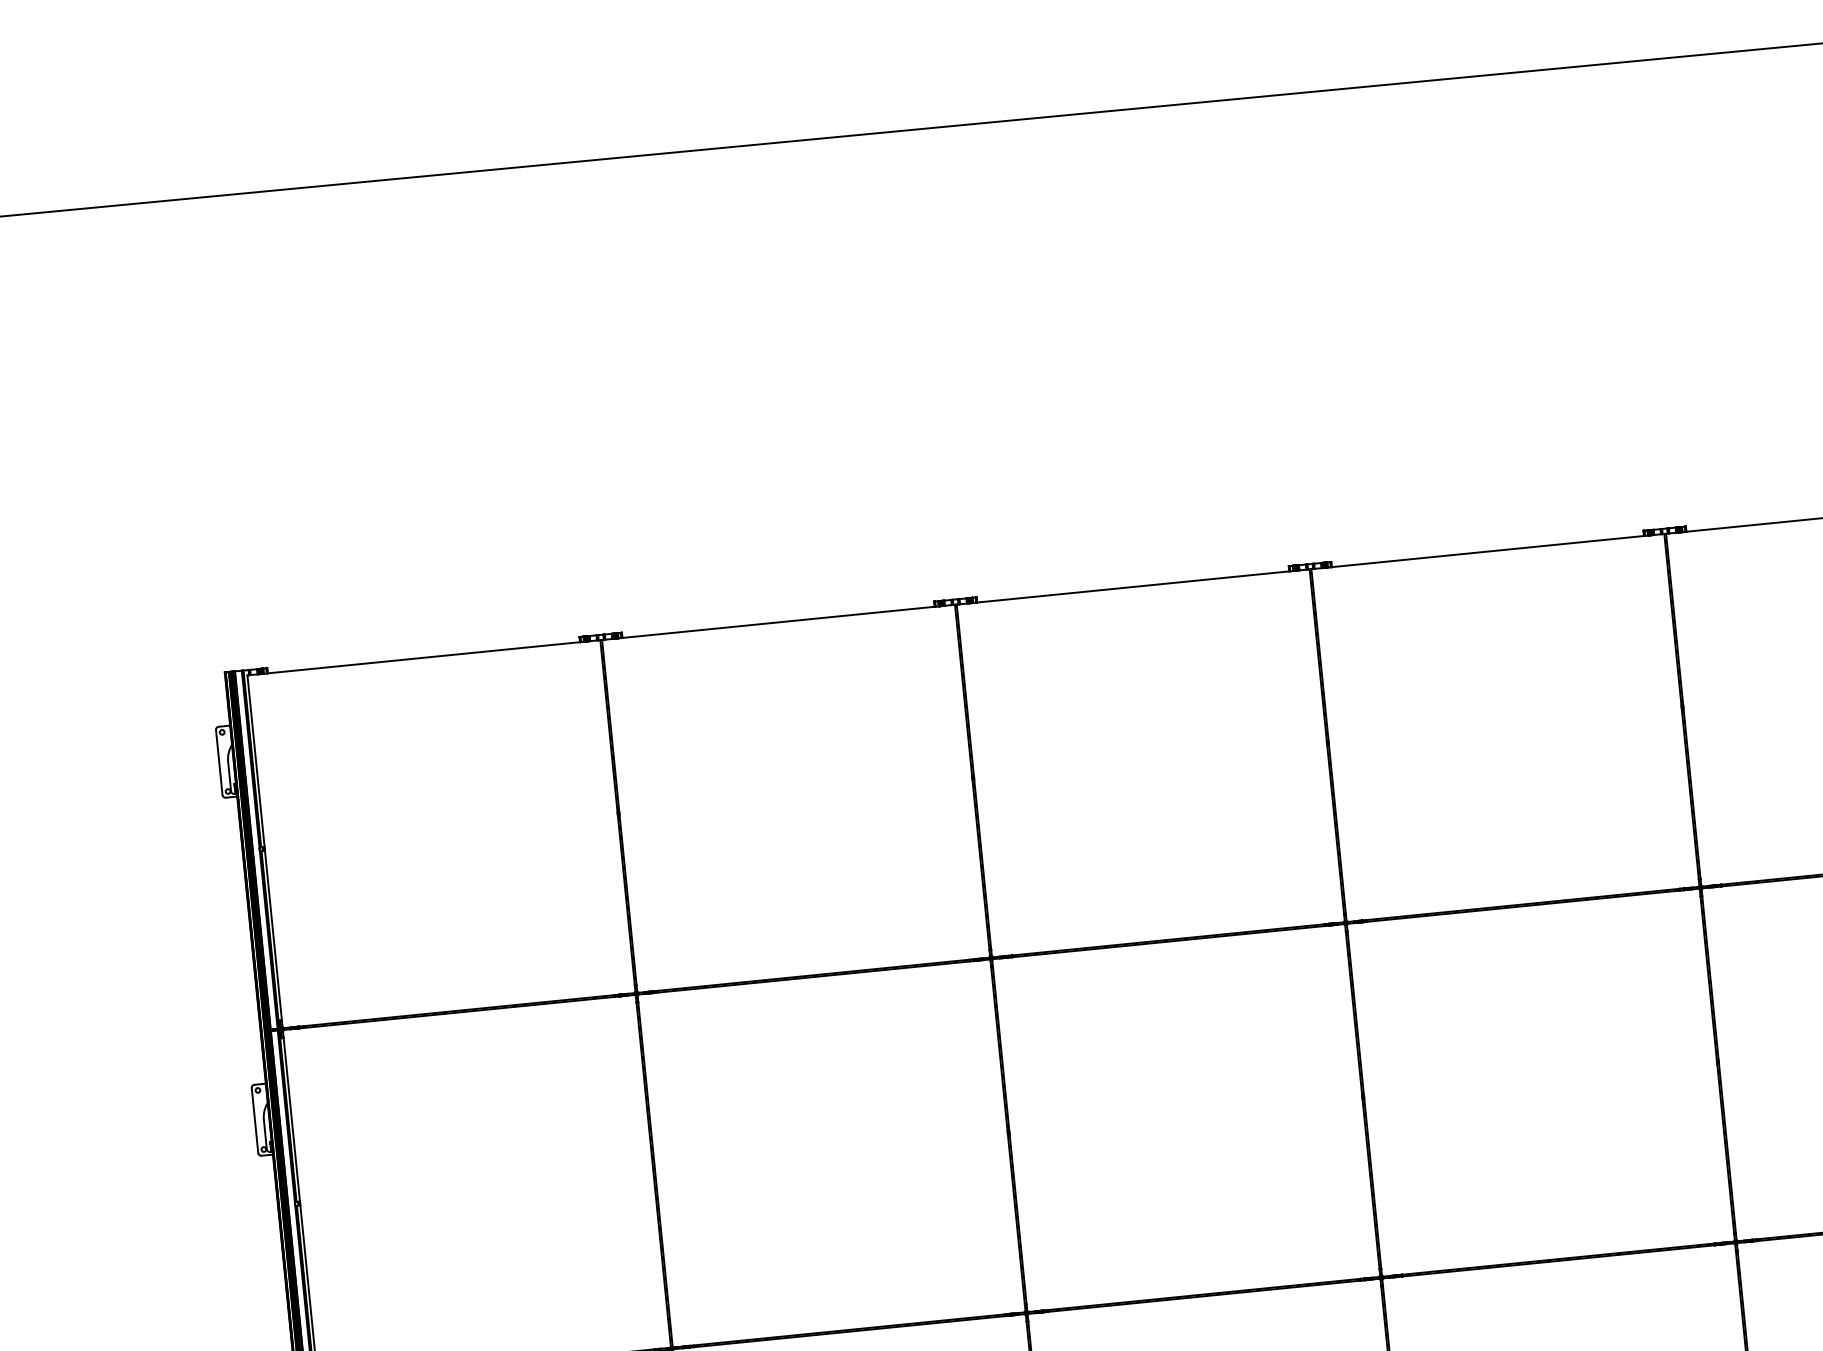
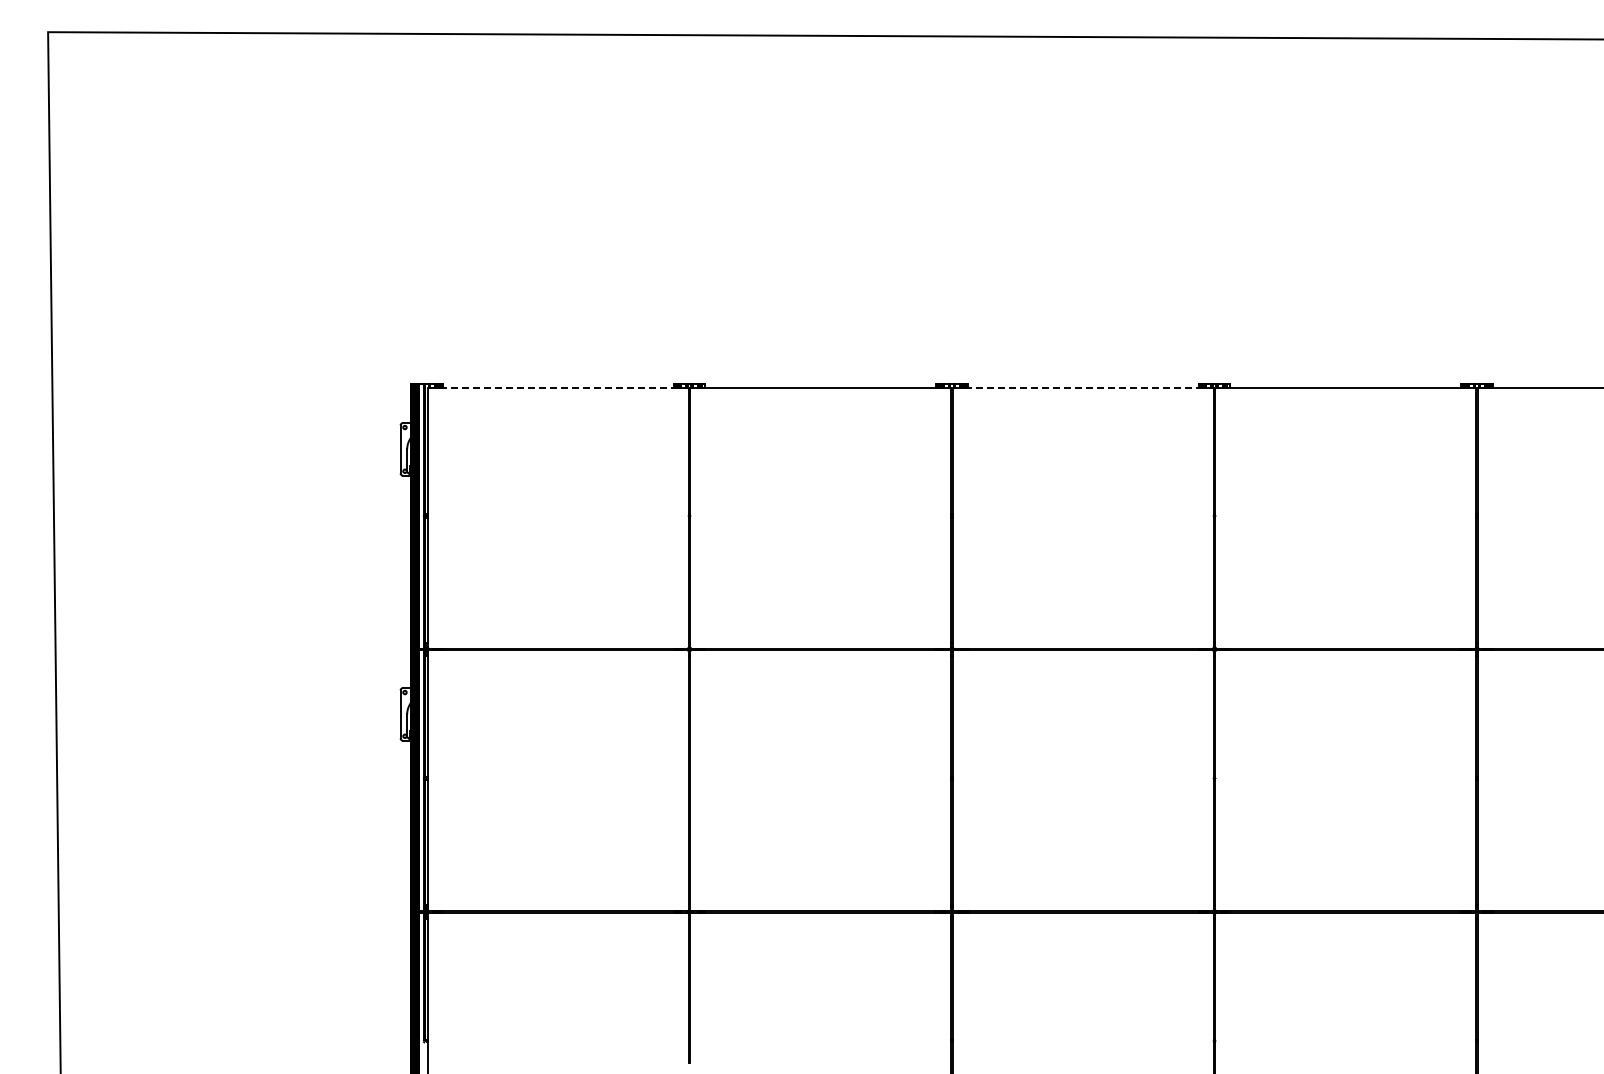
line: (1133, 586) -> (1083, 387), solid -> dashed
line: (424, 657) -> (558, 387), solid -> dashed

